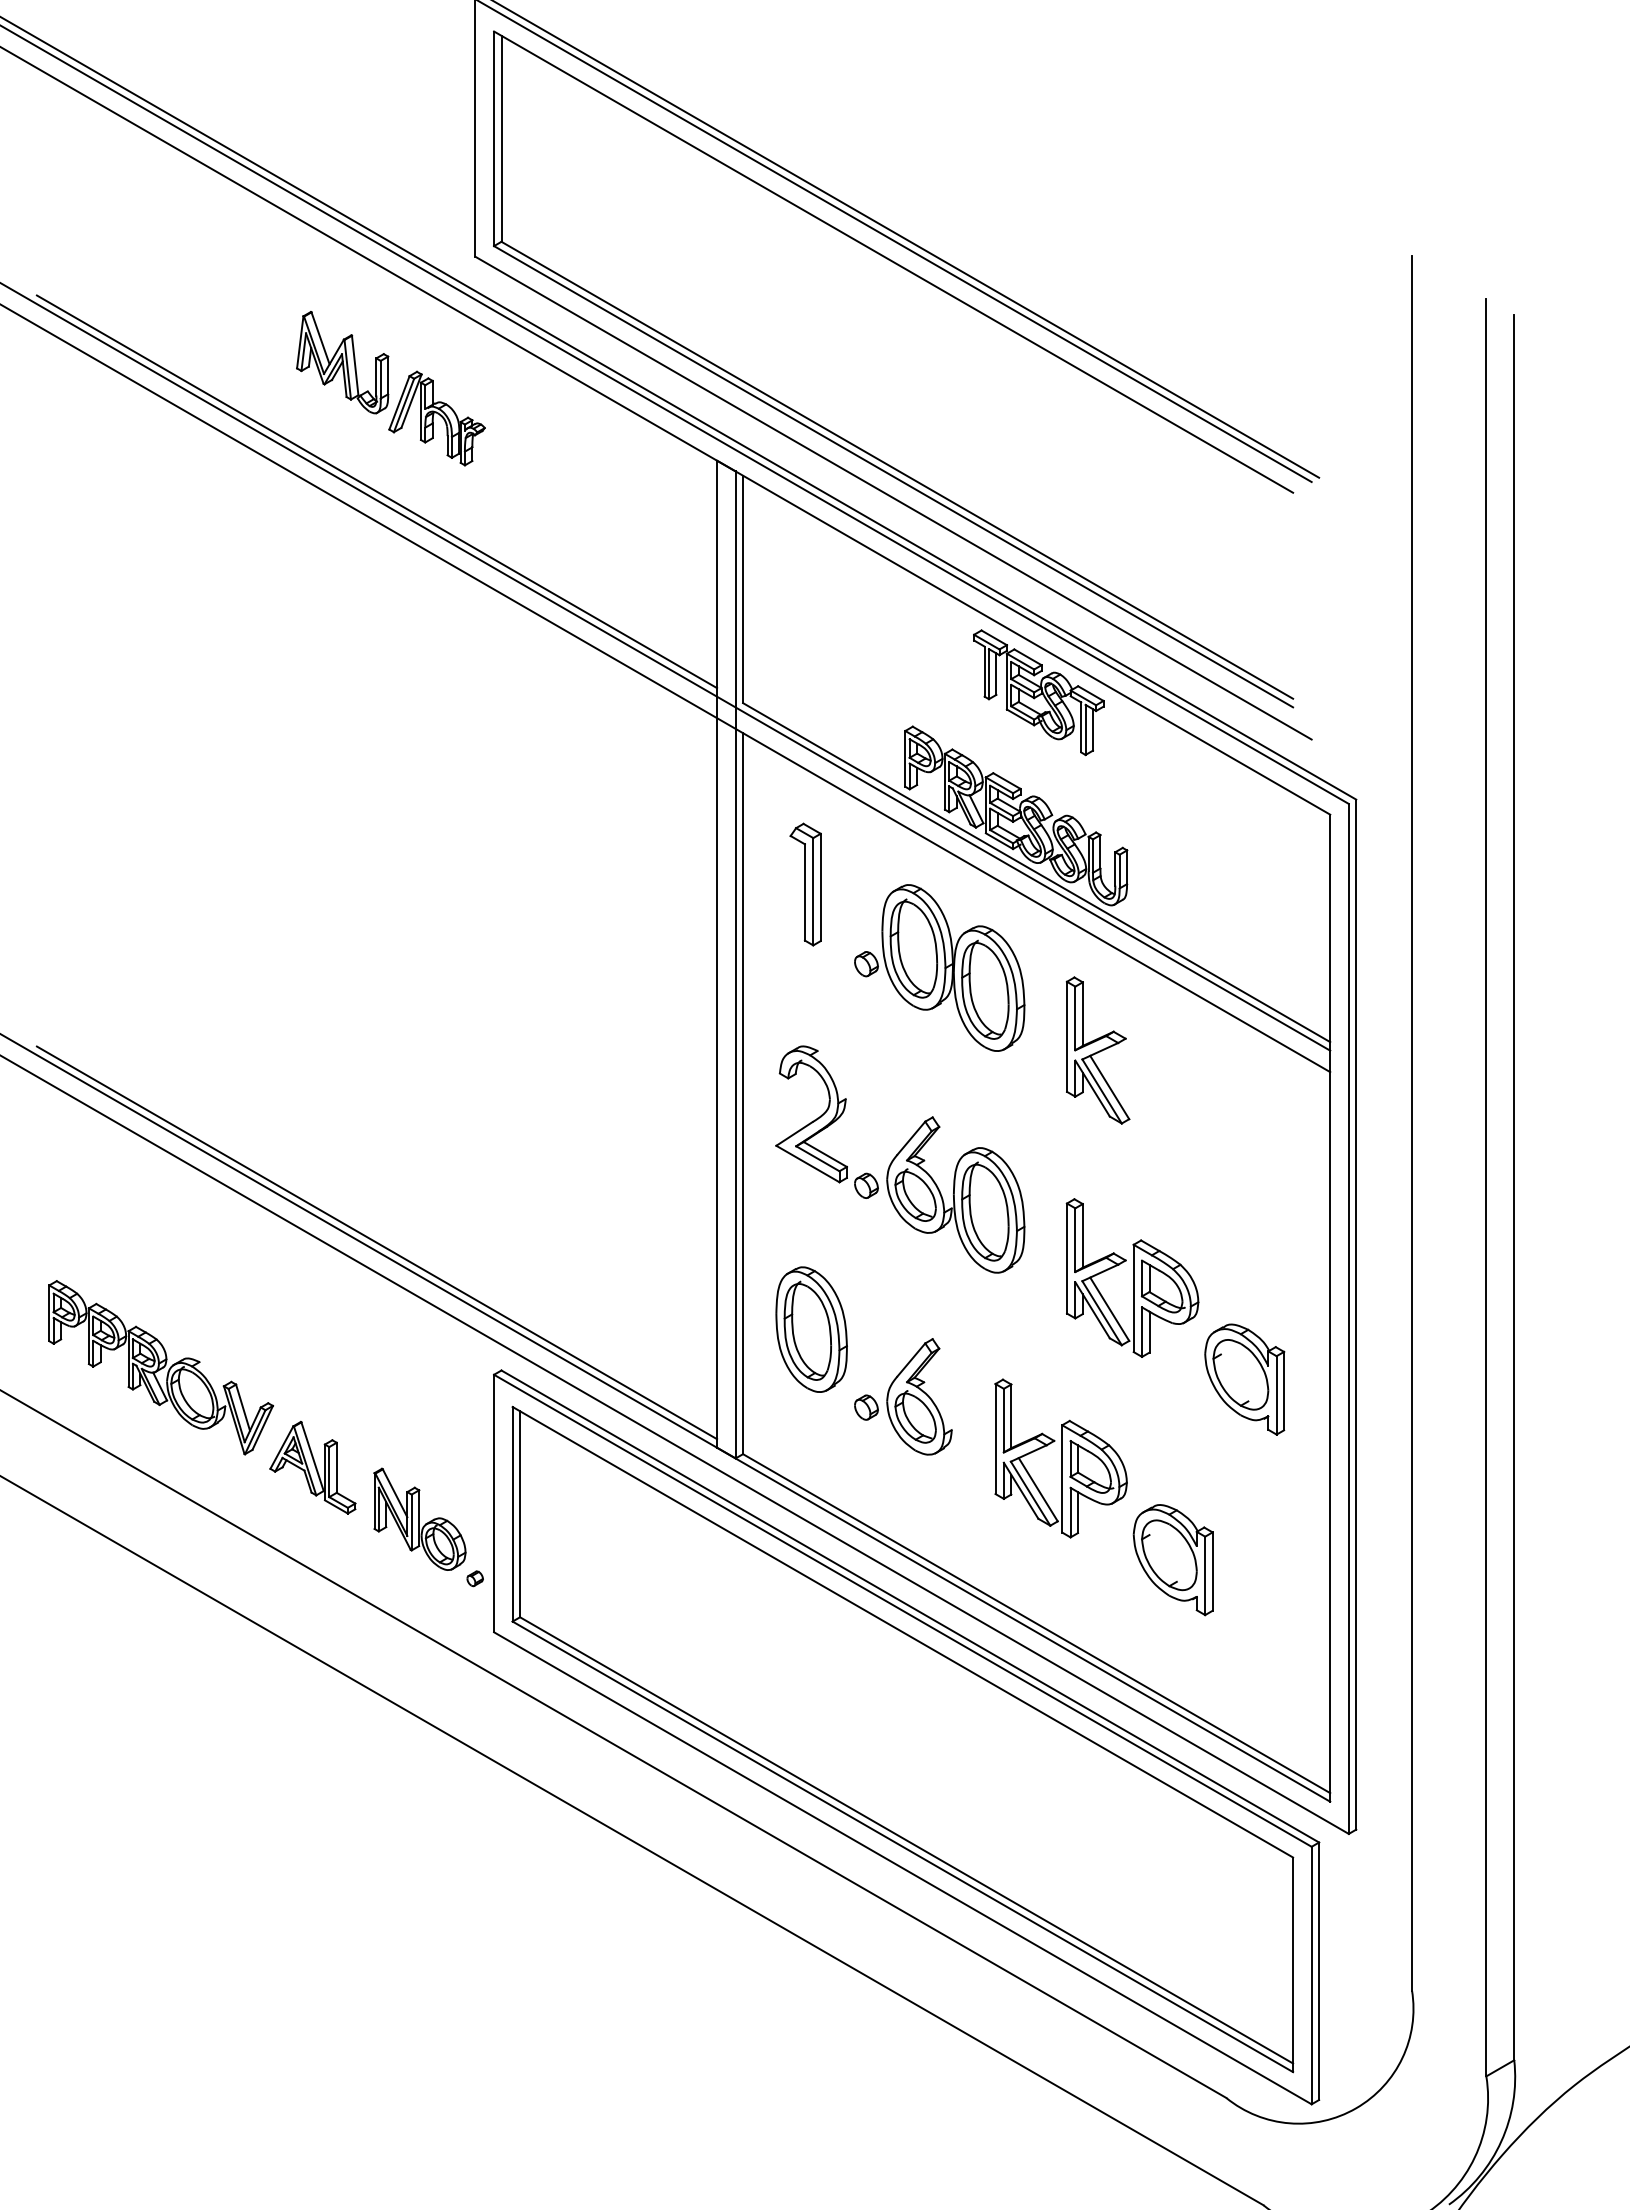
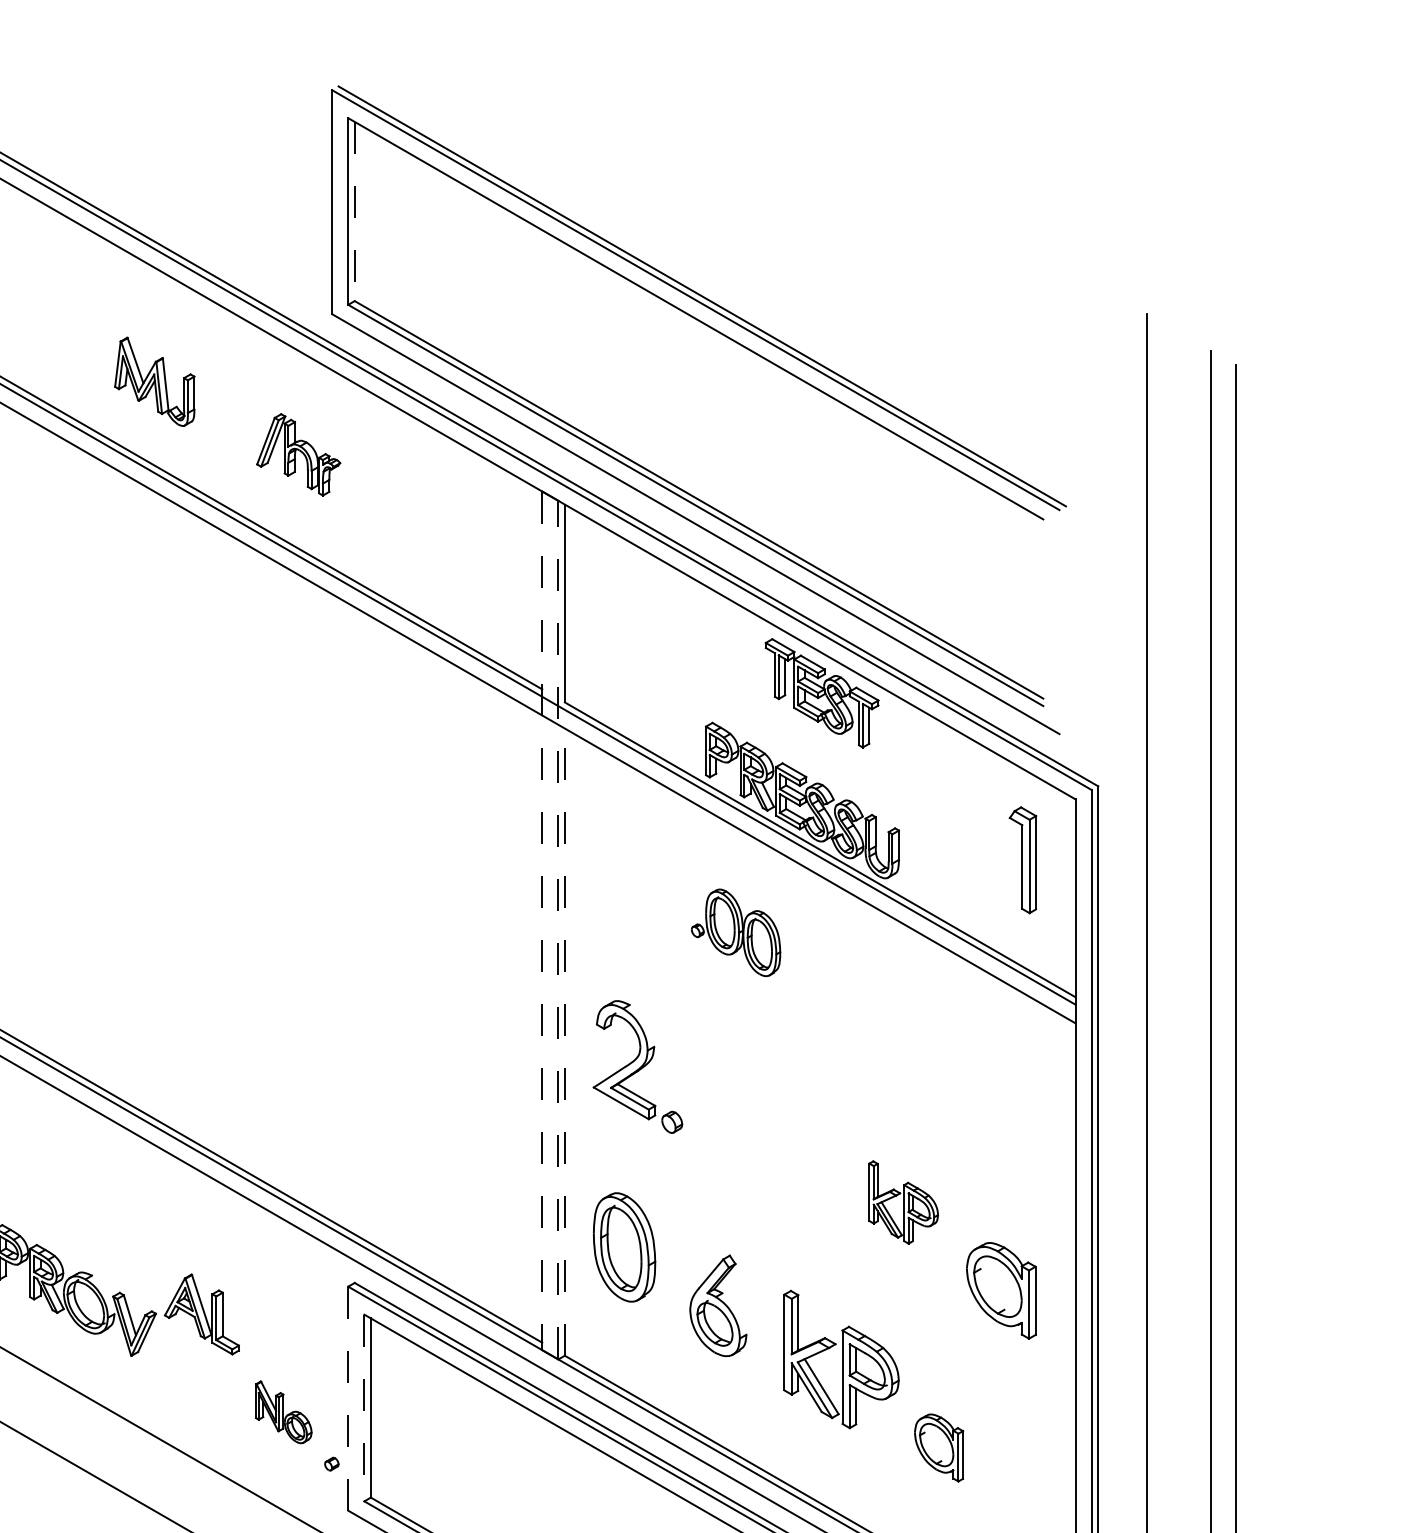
line: (501, 138) -> (354, 211), solid -> dashed
part: (342, 362) -> (154, 381), moved
part: (805, 884) -> (1022, 860), moved
line: (717, 954) -> (542, 921), solid -> dashed
line: (735, 964) -> (558, 929), solid -> dashed
part: (939, 967) -> (735, 932), size x0.6
part: (1097, 1050) -> (873, 1004), removed
line: (743, 1093) -> (565, 1041), solid -> dashed
part: (955, 1194) -> (749, 1129), removed
part: (1132, 1277) -> (903, 1202), size x0.6
part: (866, 1407) -> (672, 1315), removed
part: (312, 1467) -> (201, 1314), moved
line: (494, 1503) -> (348, 1398), solid -> dashed
line: (512, 1514) -> (364, 1408), solid -> dashed
part: (419, 1518) -> (283, 1411), size x0.7
part: (1172, 1560) -> (938, 1448), size x0.7

